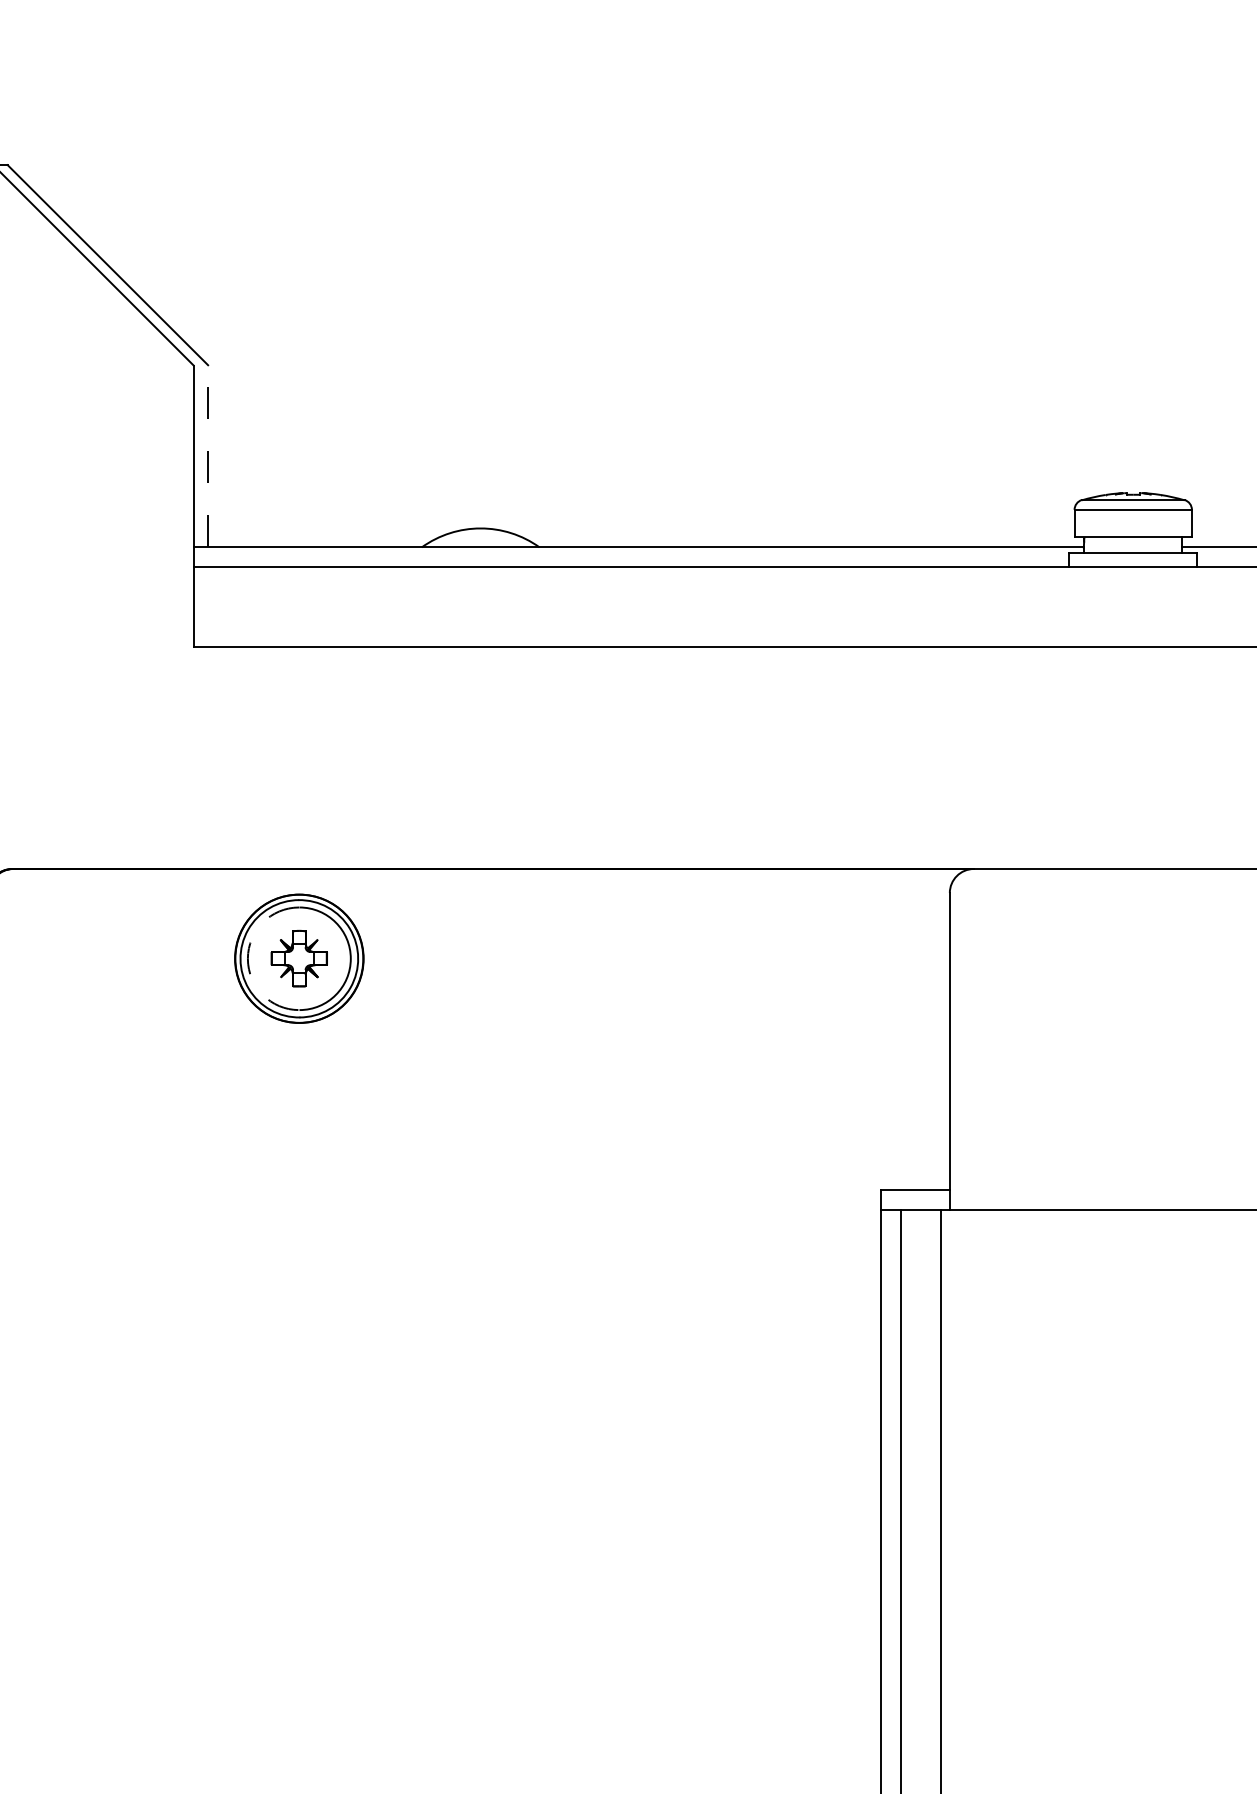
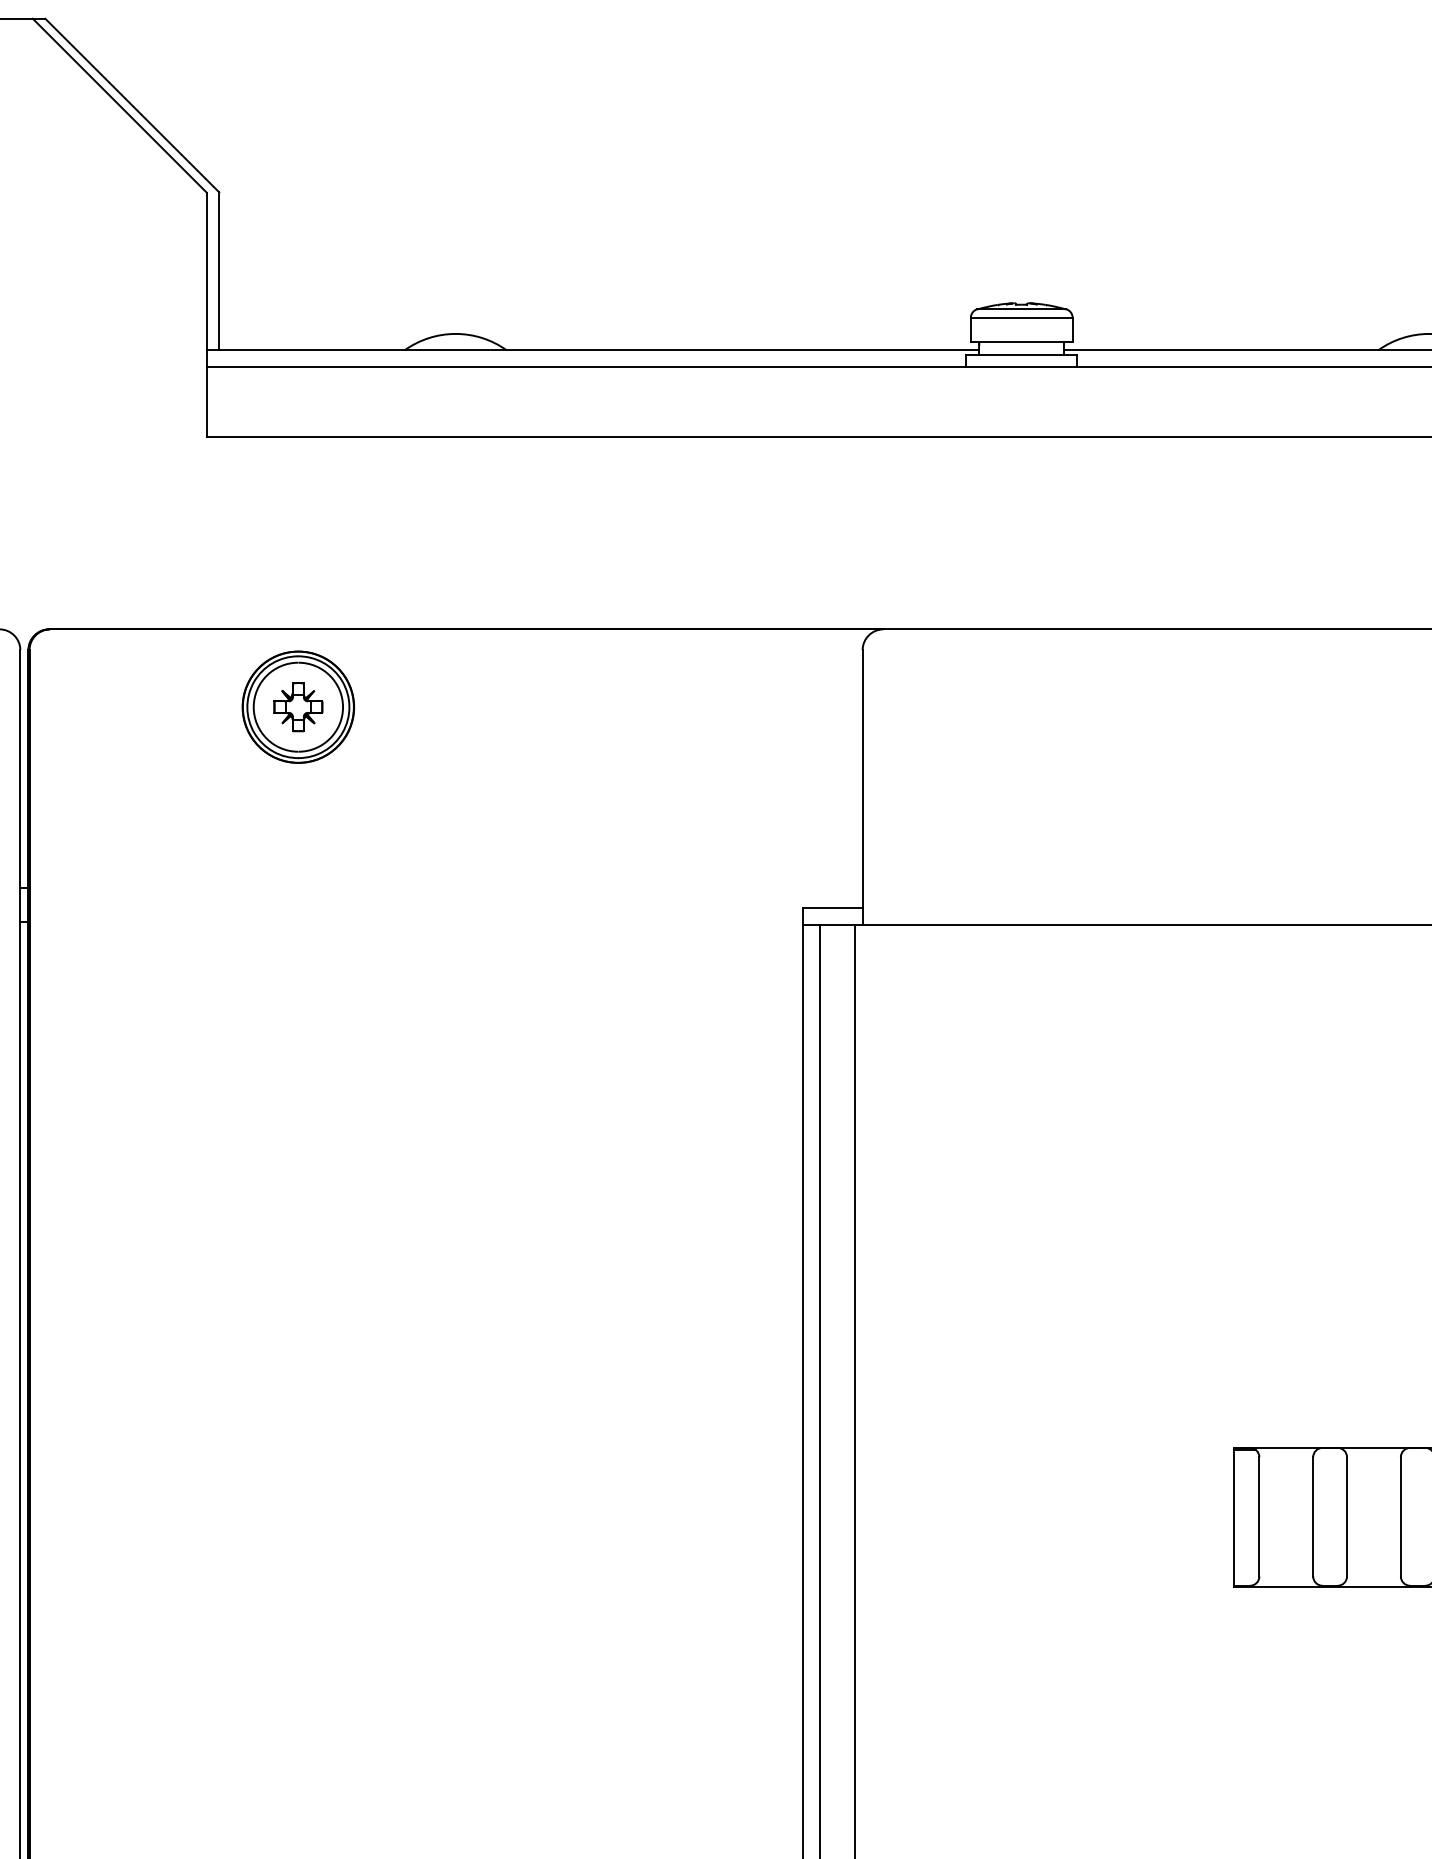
line: (208, 456) -> (219, 271), dashed -> solid
arc: (247, 959) -> (253, 707), dashed -> solid

